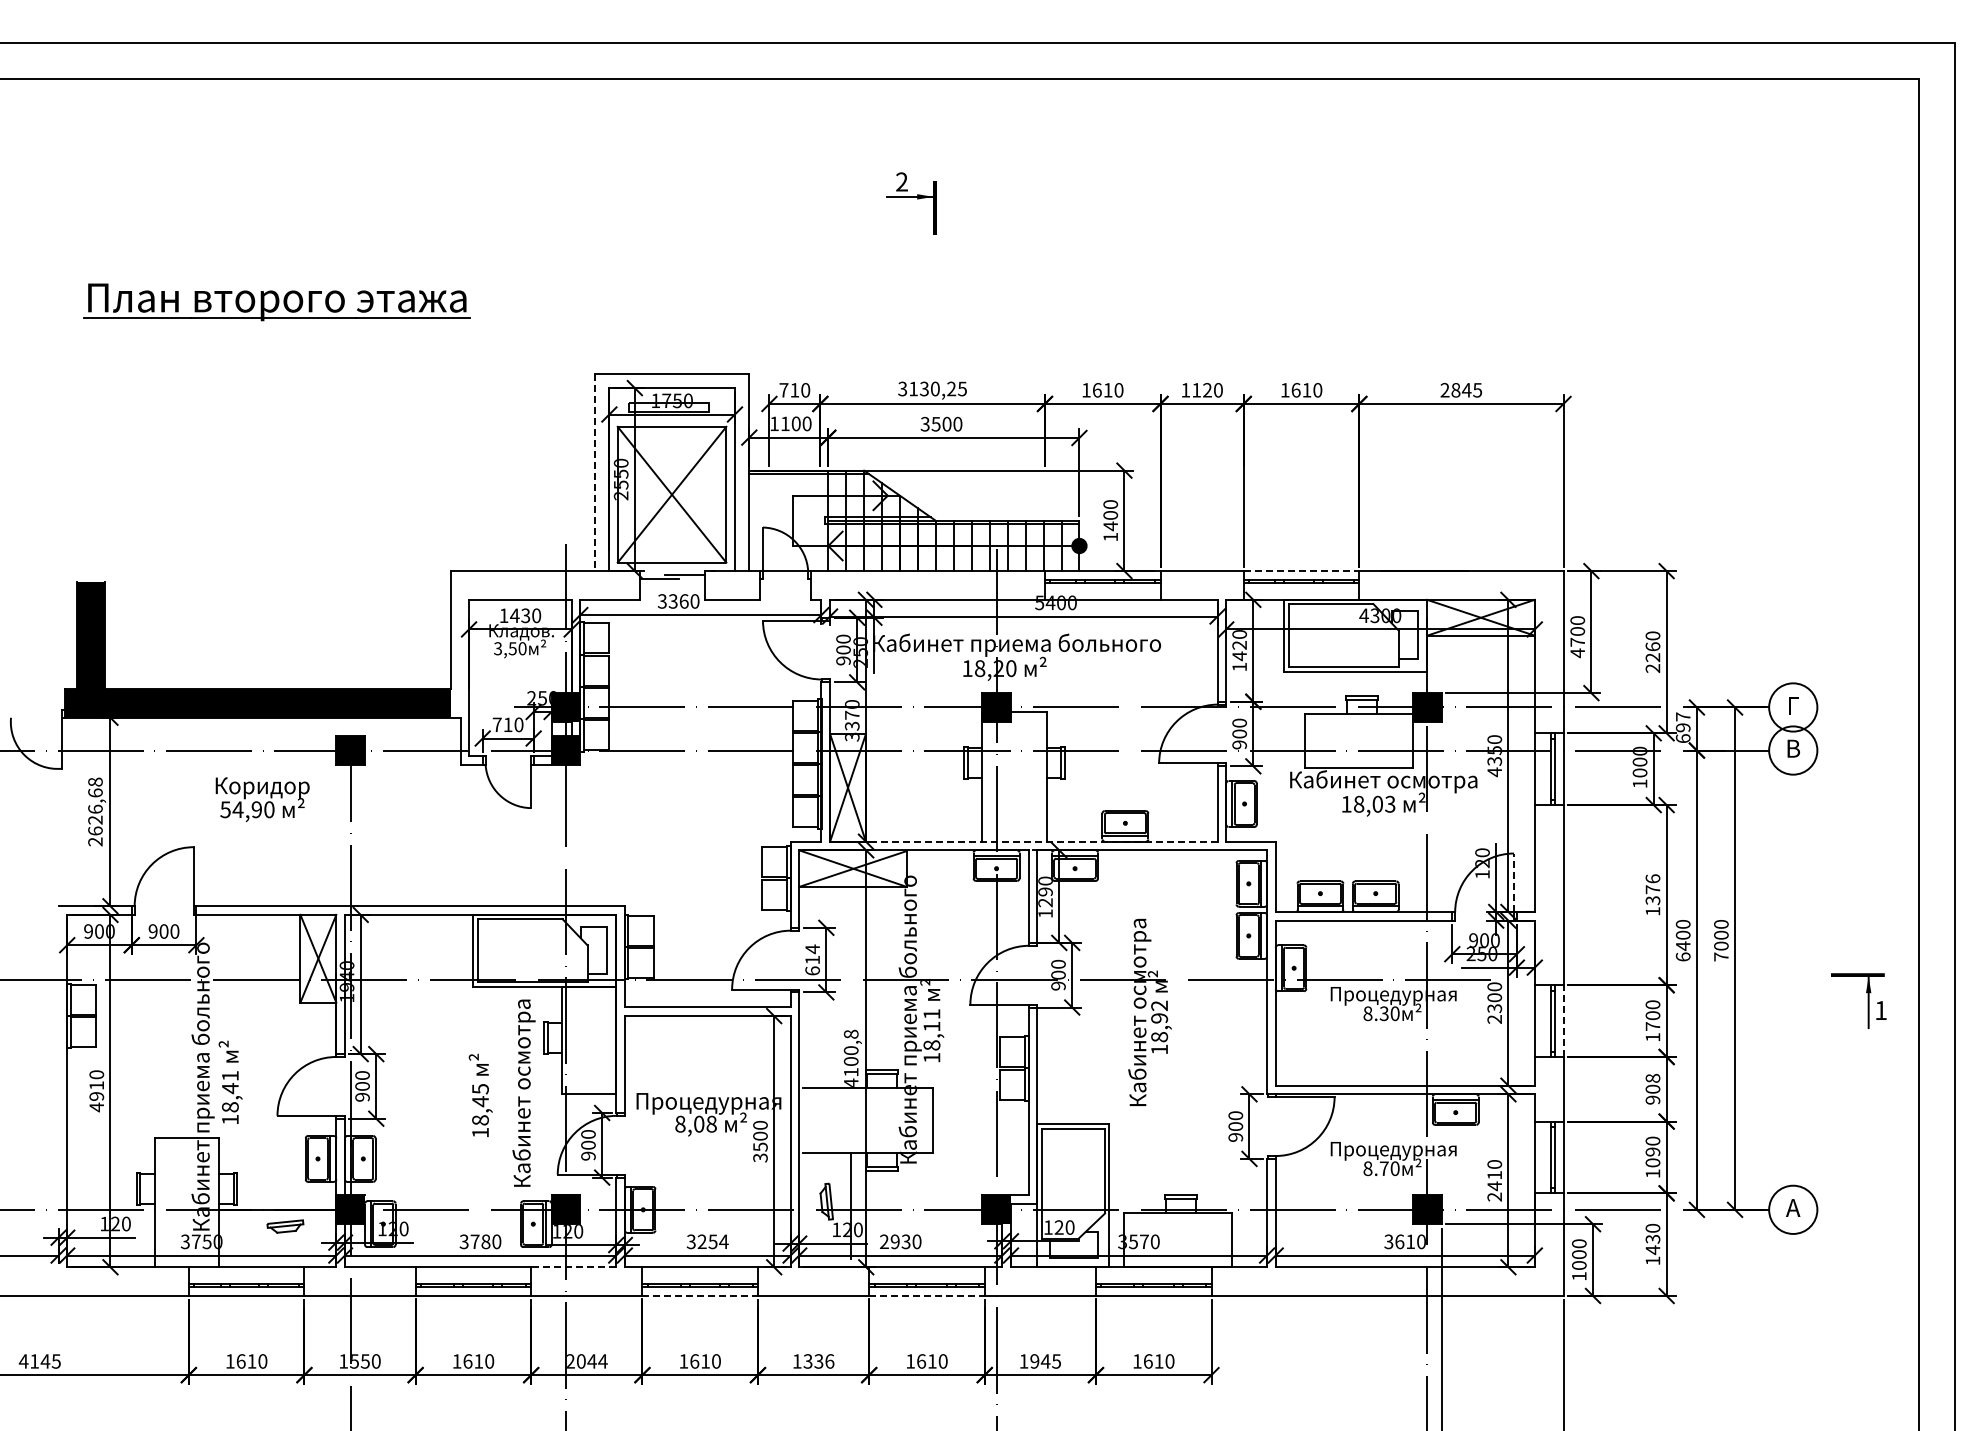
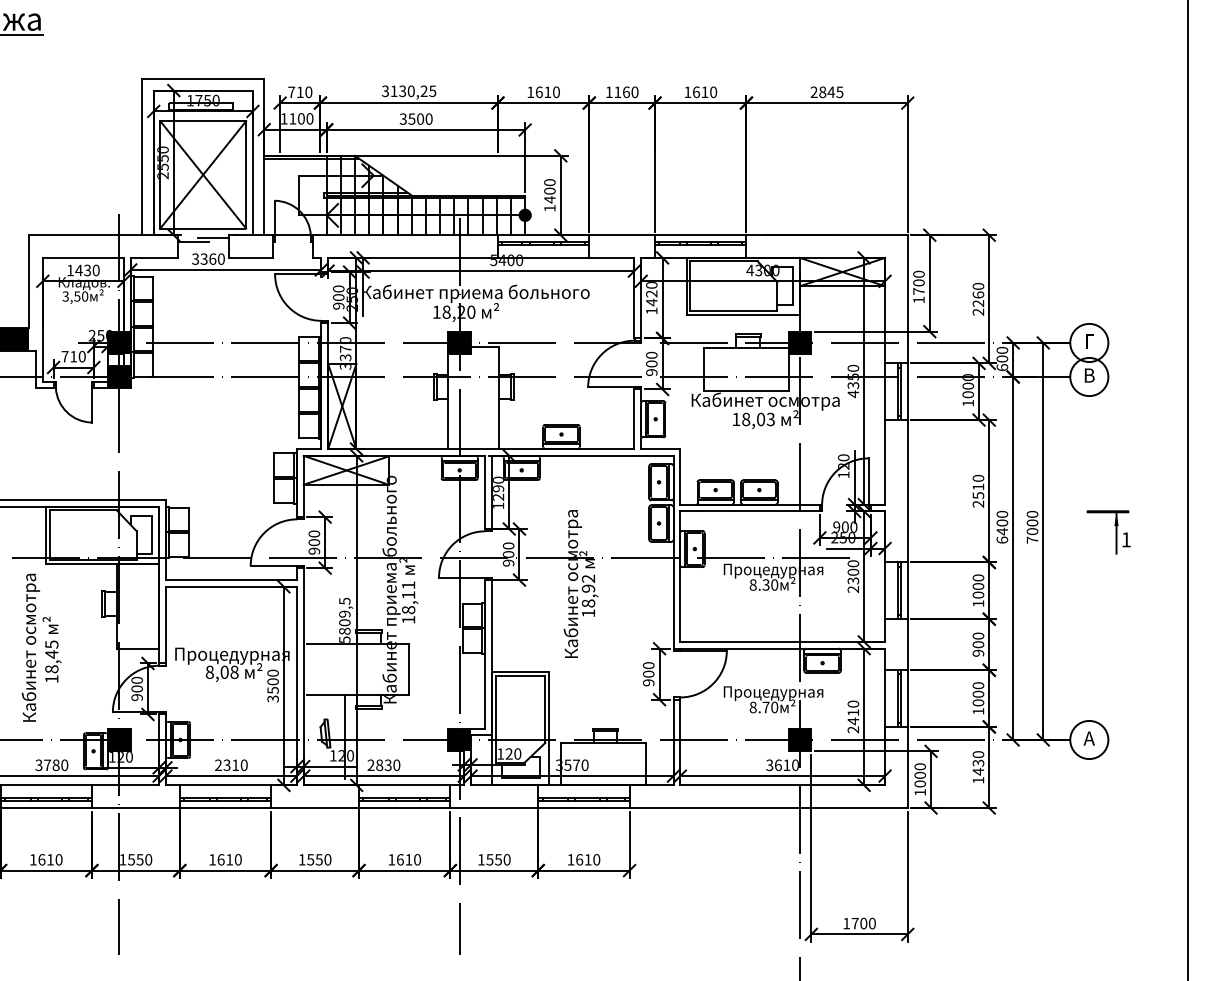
text: (1207, 390) -> (626, 92), 1120 -> 1160
line: (595, 472) -> (142, 157), dashed -> solid
line: (1301, 571) -> (700, 235), dashed -> solid
text: (1577, 653) -> (918, 300), 4700 -> 1700
text: (1682, 722) -> (1001, 354), 697 -> 600
line: (1023, 841) -> (480, 448), dashed -> solid
line: (1514, 882) -> (869, 481), dashed -> solid
text: (1652, 894) -> (978, 490), 1376 -> 2510
text: (812, 959) -> (314, 542), 614 -> 900
part: (1867, 1000) -> (1115, 531), moved
line: (1563, 1021) -> (907, 591), dashed -> solid
text: (1652, 1026) -> (978, 595), 1700 -> 1000
text: (850, 1057) -> (344, 619), 4100,8 -> 5809,5
text: (1652, 1077) -> (978, 635), 908 -> 900
text: (523, 1092) -> (30, 647), moved
text: (1652, 1151) -> (978, 693), 1090 -> 1000
text: (707, 1241) -> (231, 765), 3254 -> 2310
text: (894, 1241) -> (379, 765), 2930 -> 2830
line: (573, 1267) -> (125, 785), dashed -> solid
line: (700, 1295) -> (225, 807), dashed -> solid
line: (926, 1295) -> (404, 807), dashed -> solid
text: (587, 1361) -> (136, 859), 2044 -> 1550
text: (819, 1361) -> (319, 859), 1336 -> 1550
text: (1045, 1361) -> (498, 859), 1945 -> 1550

